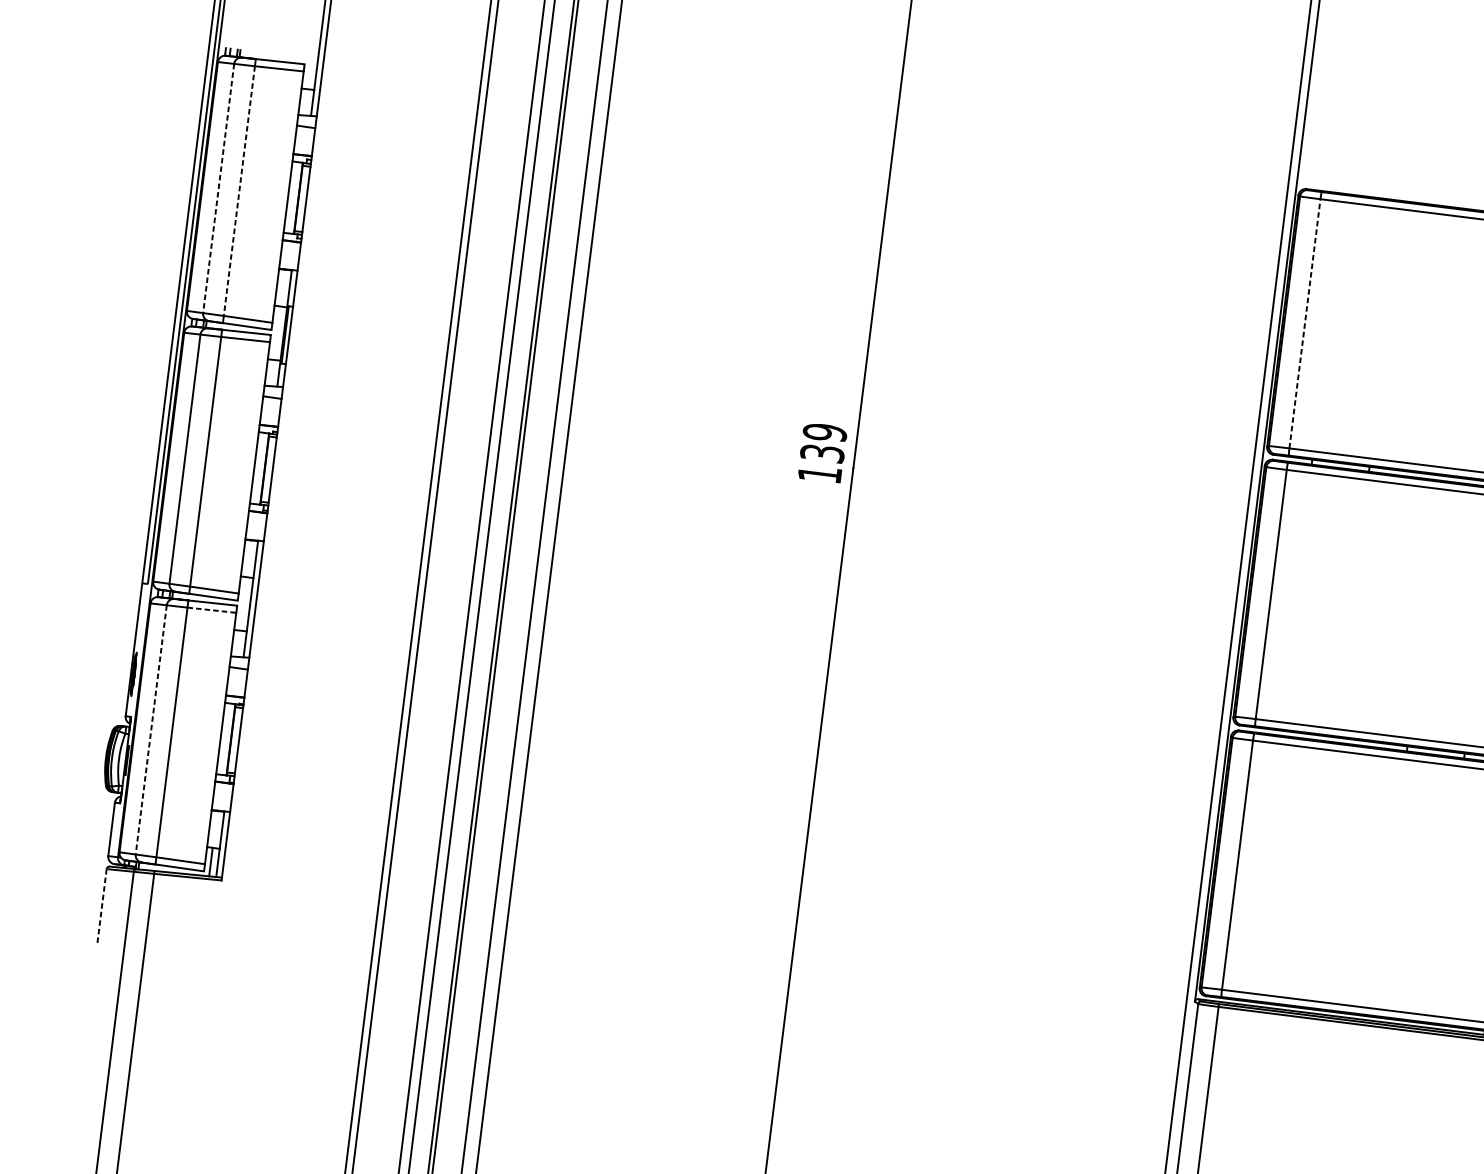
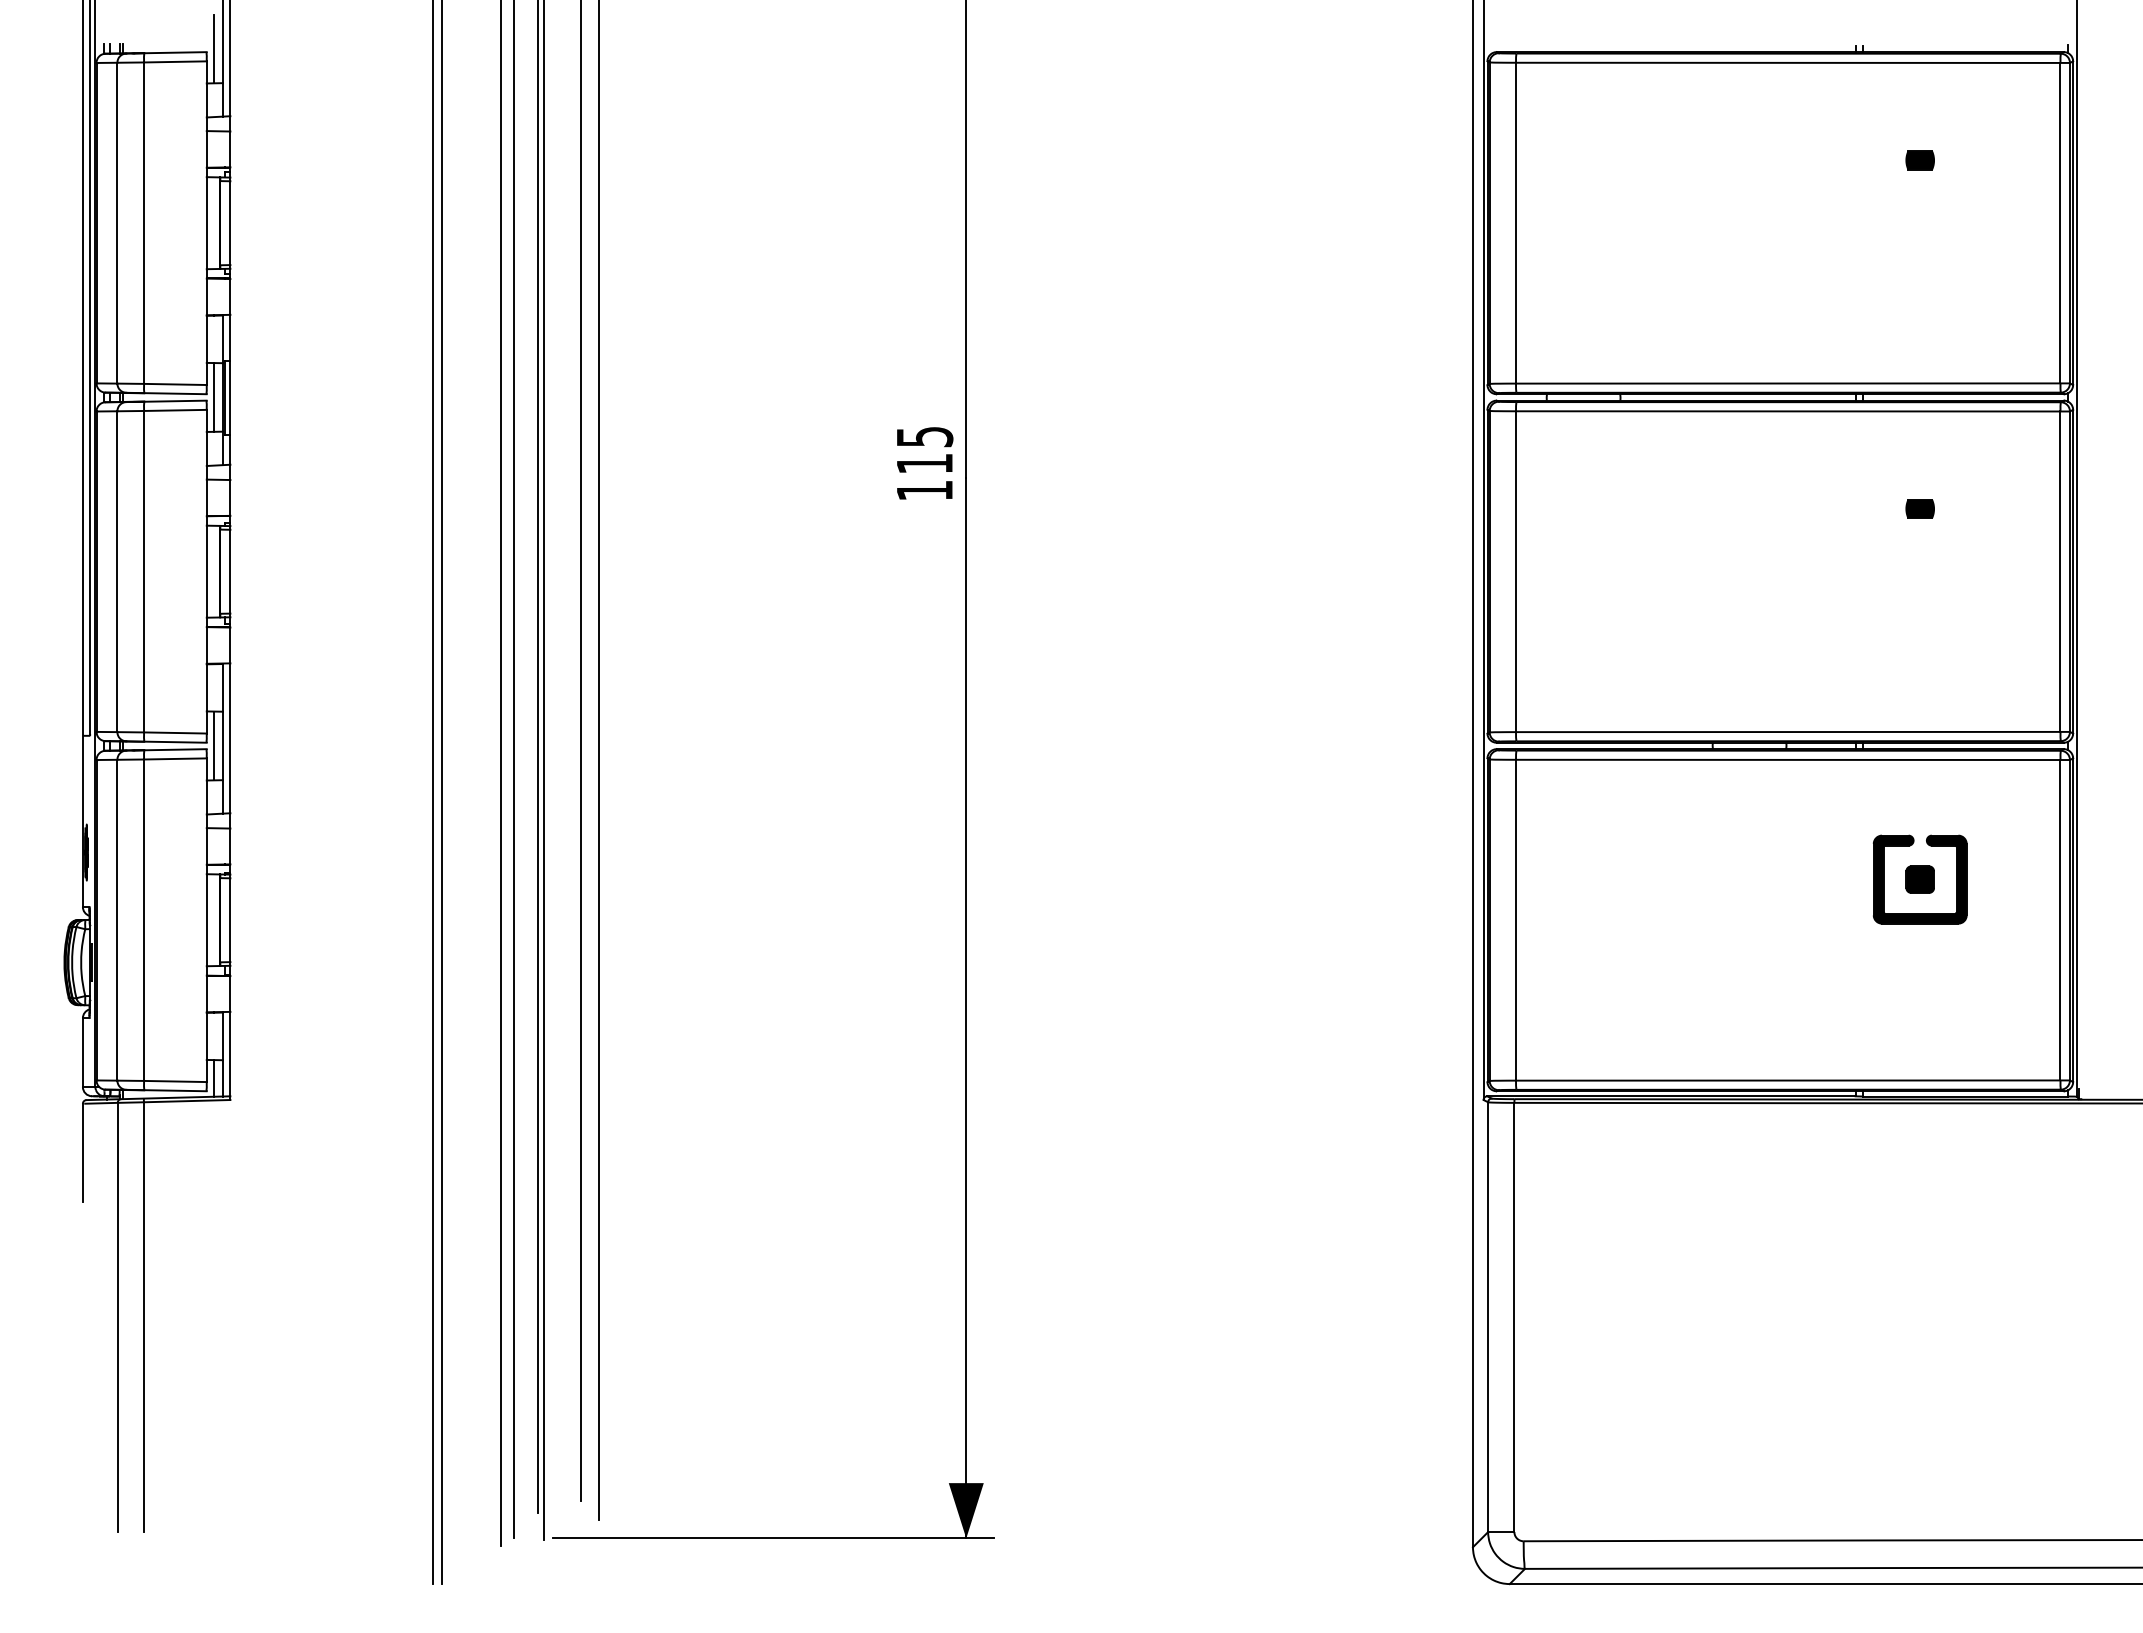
line: (310, 62) -> (213, 48), added
line: (218, 188) -> (117, 223), dashed -> solid
line: (239, 191) -> (144, 223), dashed -> solid
line: (1305, 323) -> (1516, 222), dashed -> solid
line: (276, 333) -> (213, 397), added
text: (823, 442) -> (924, 449), 139 -> 115
line: (242, 603) -> (213, 745), added
line: (212, 609) -> (175, 758), dashed -> solid
line: (151, 730) -> (117, 920), dashed -> solid
line: (101, 907) -> (82, 1153), dashed -> solid

